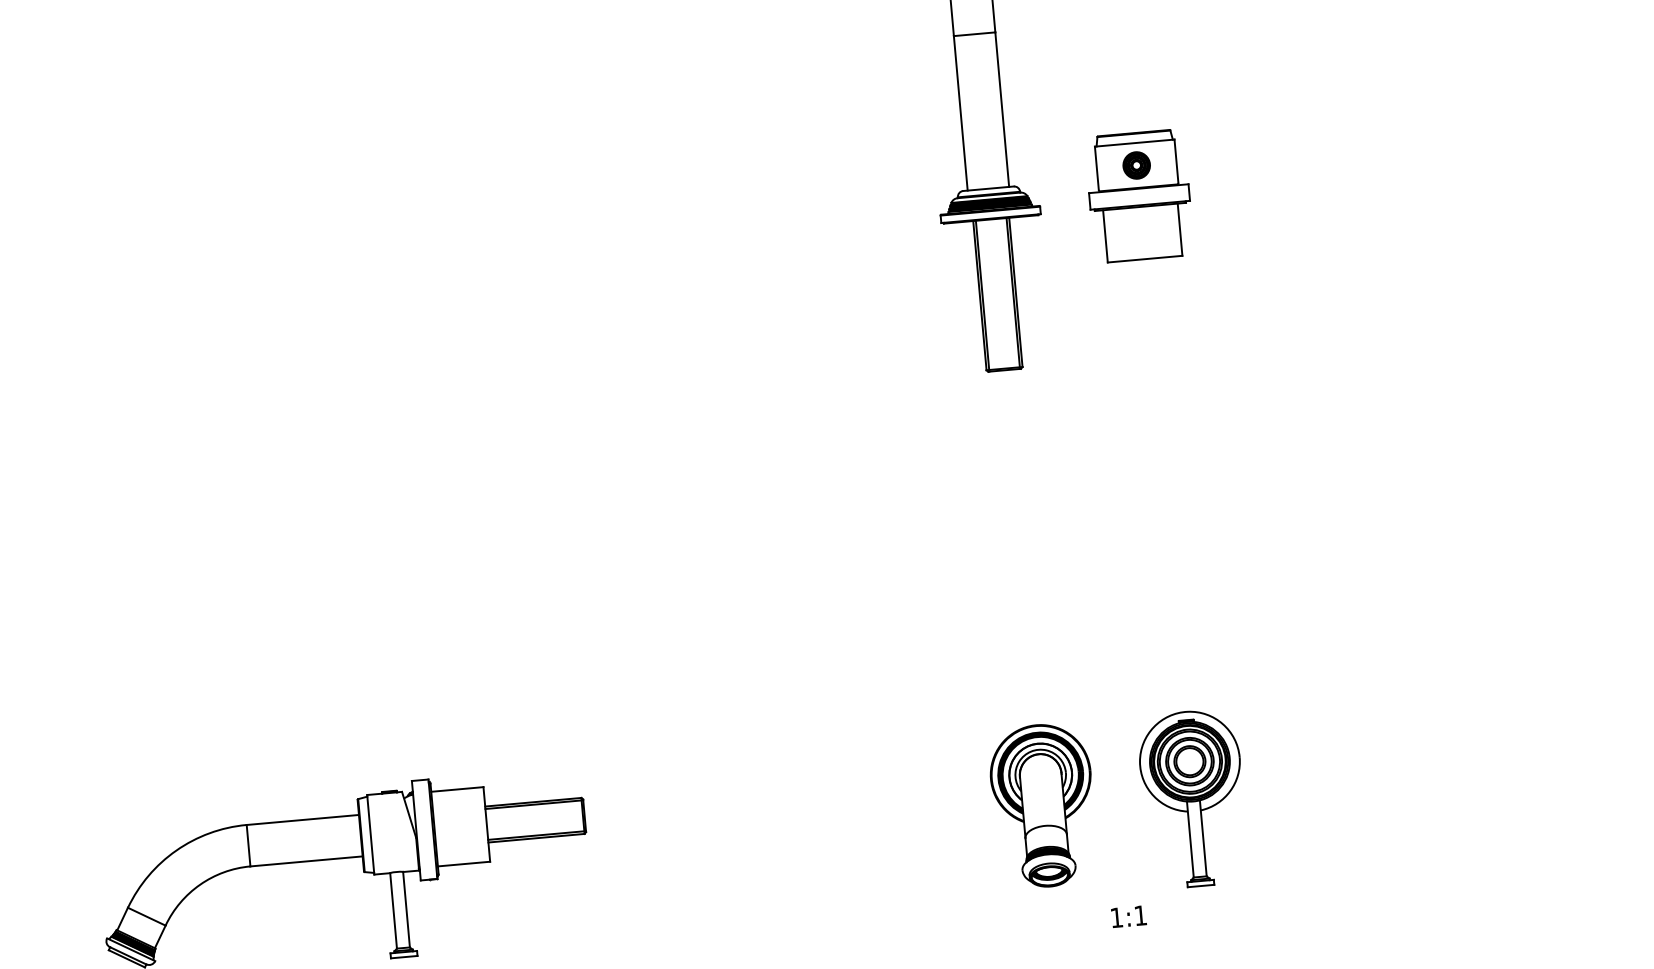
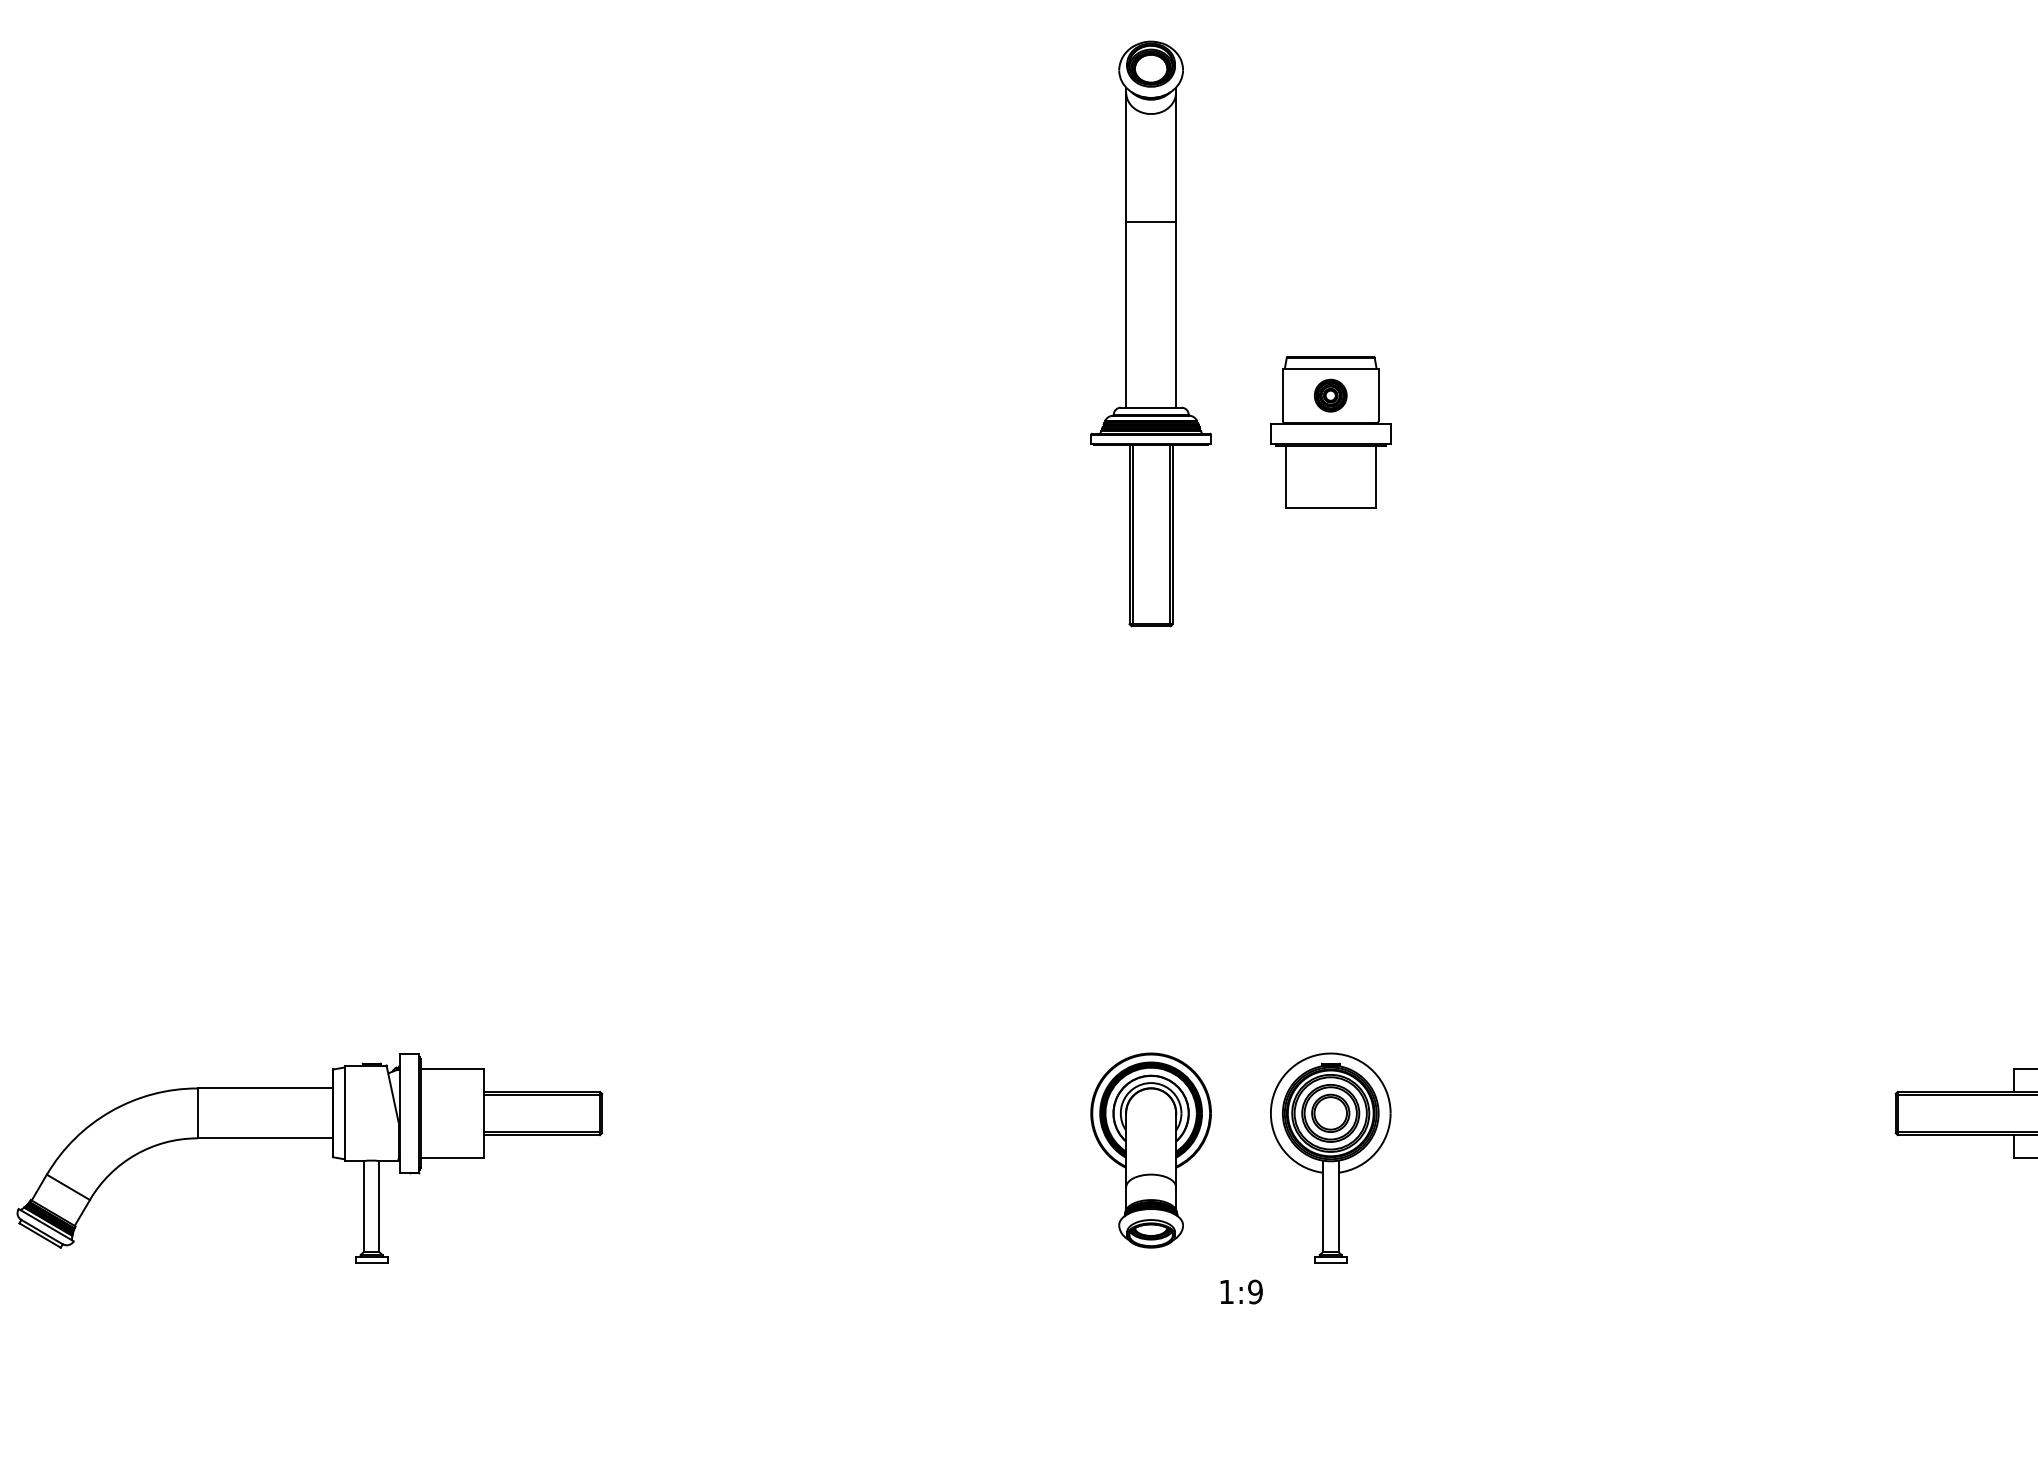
text: (1140, 915) -> (1255, 1291), 1:1 -> 1:9

